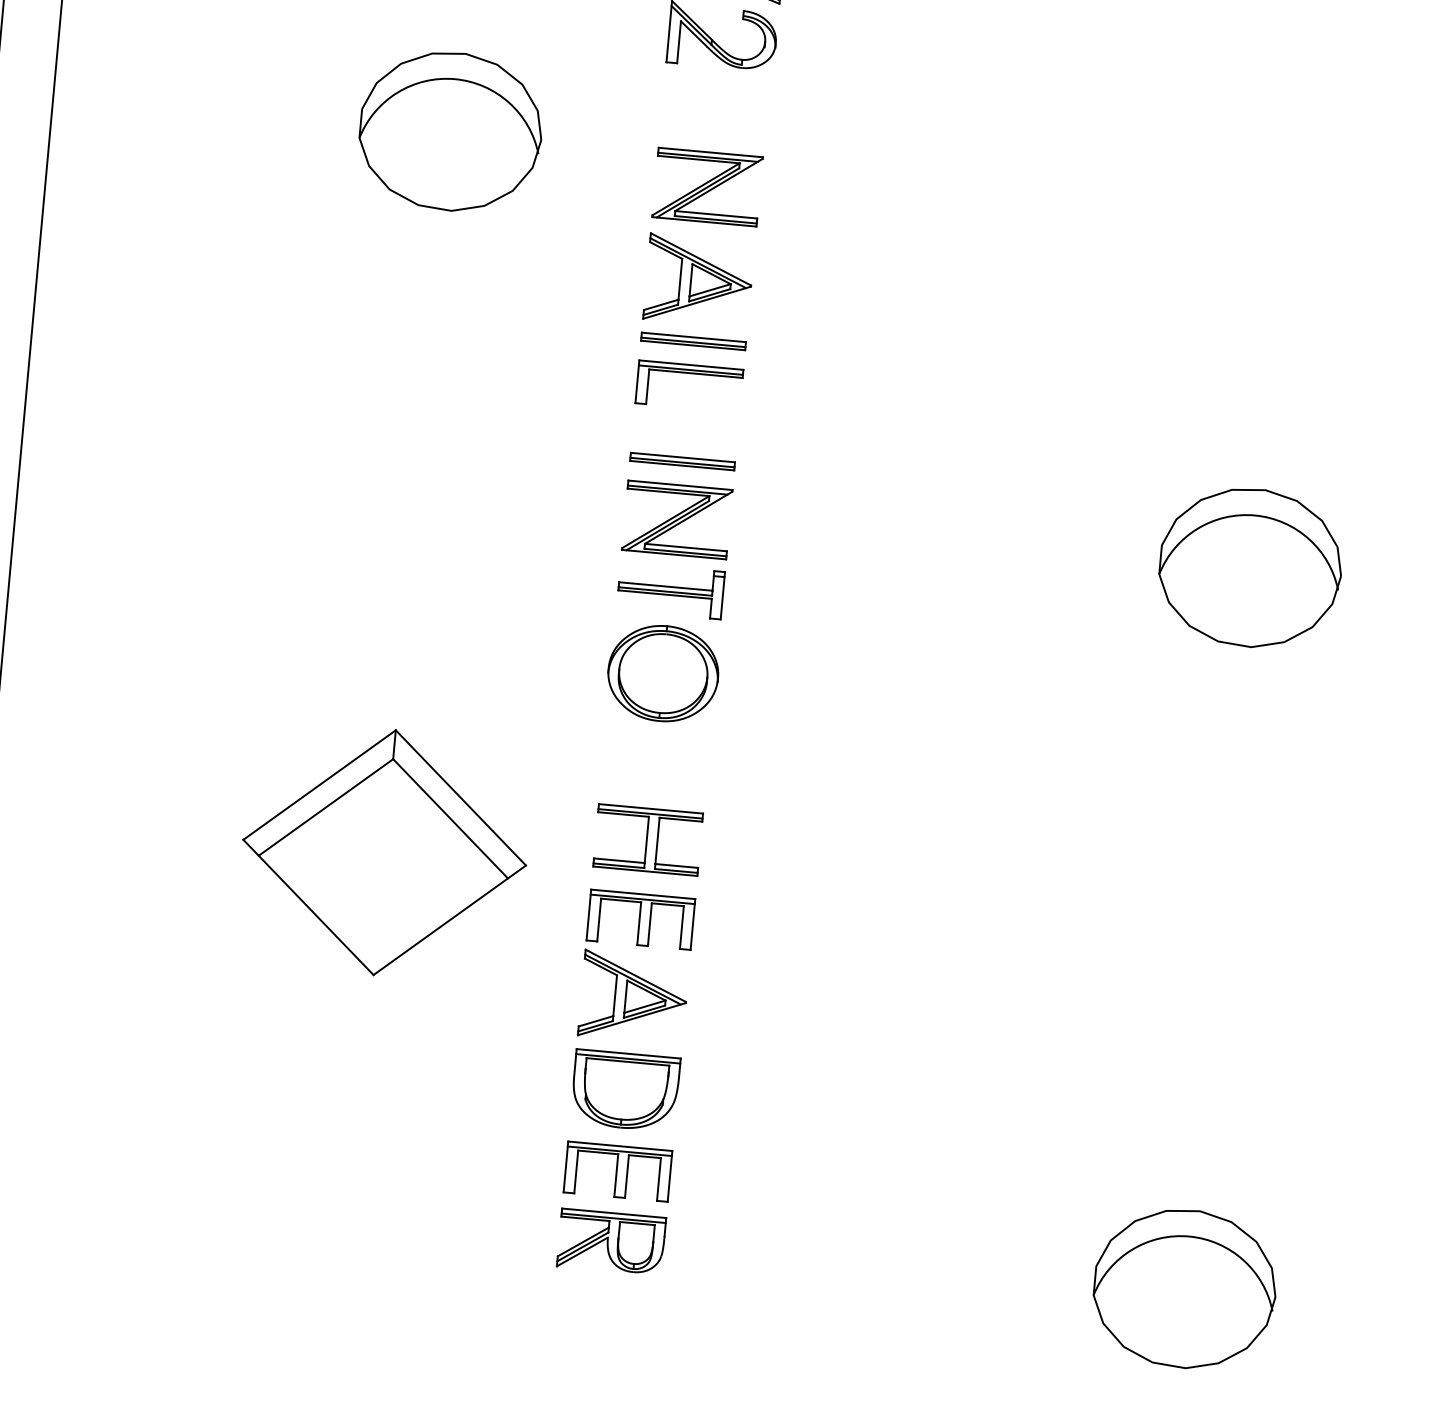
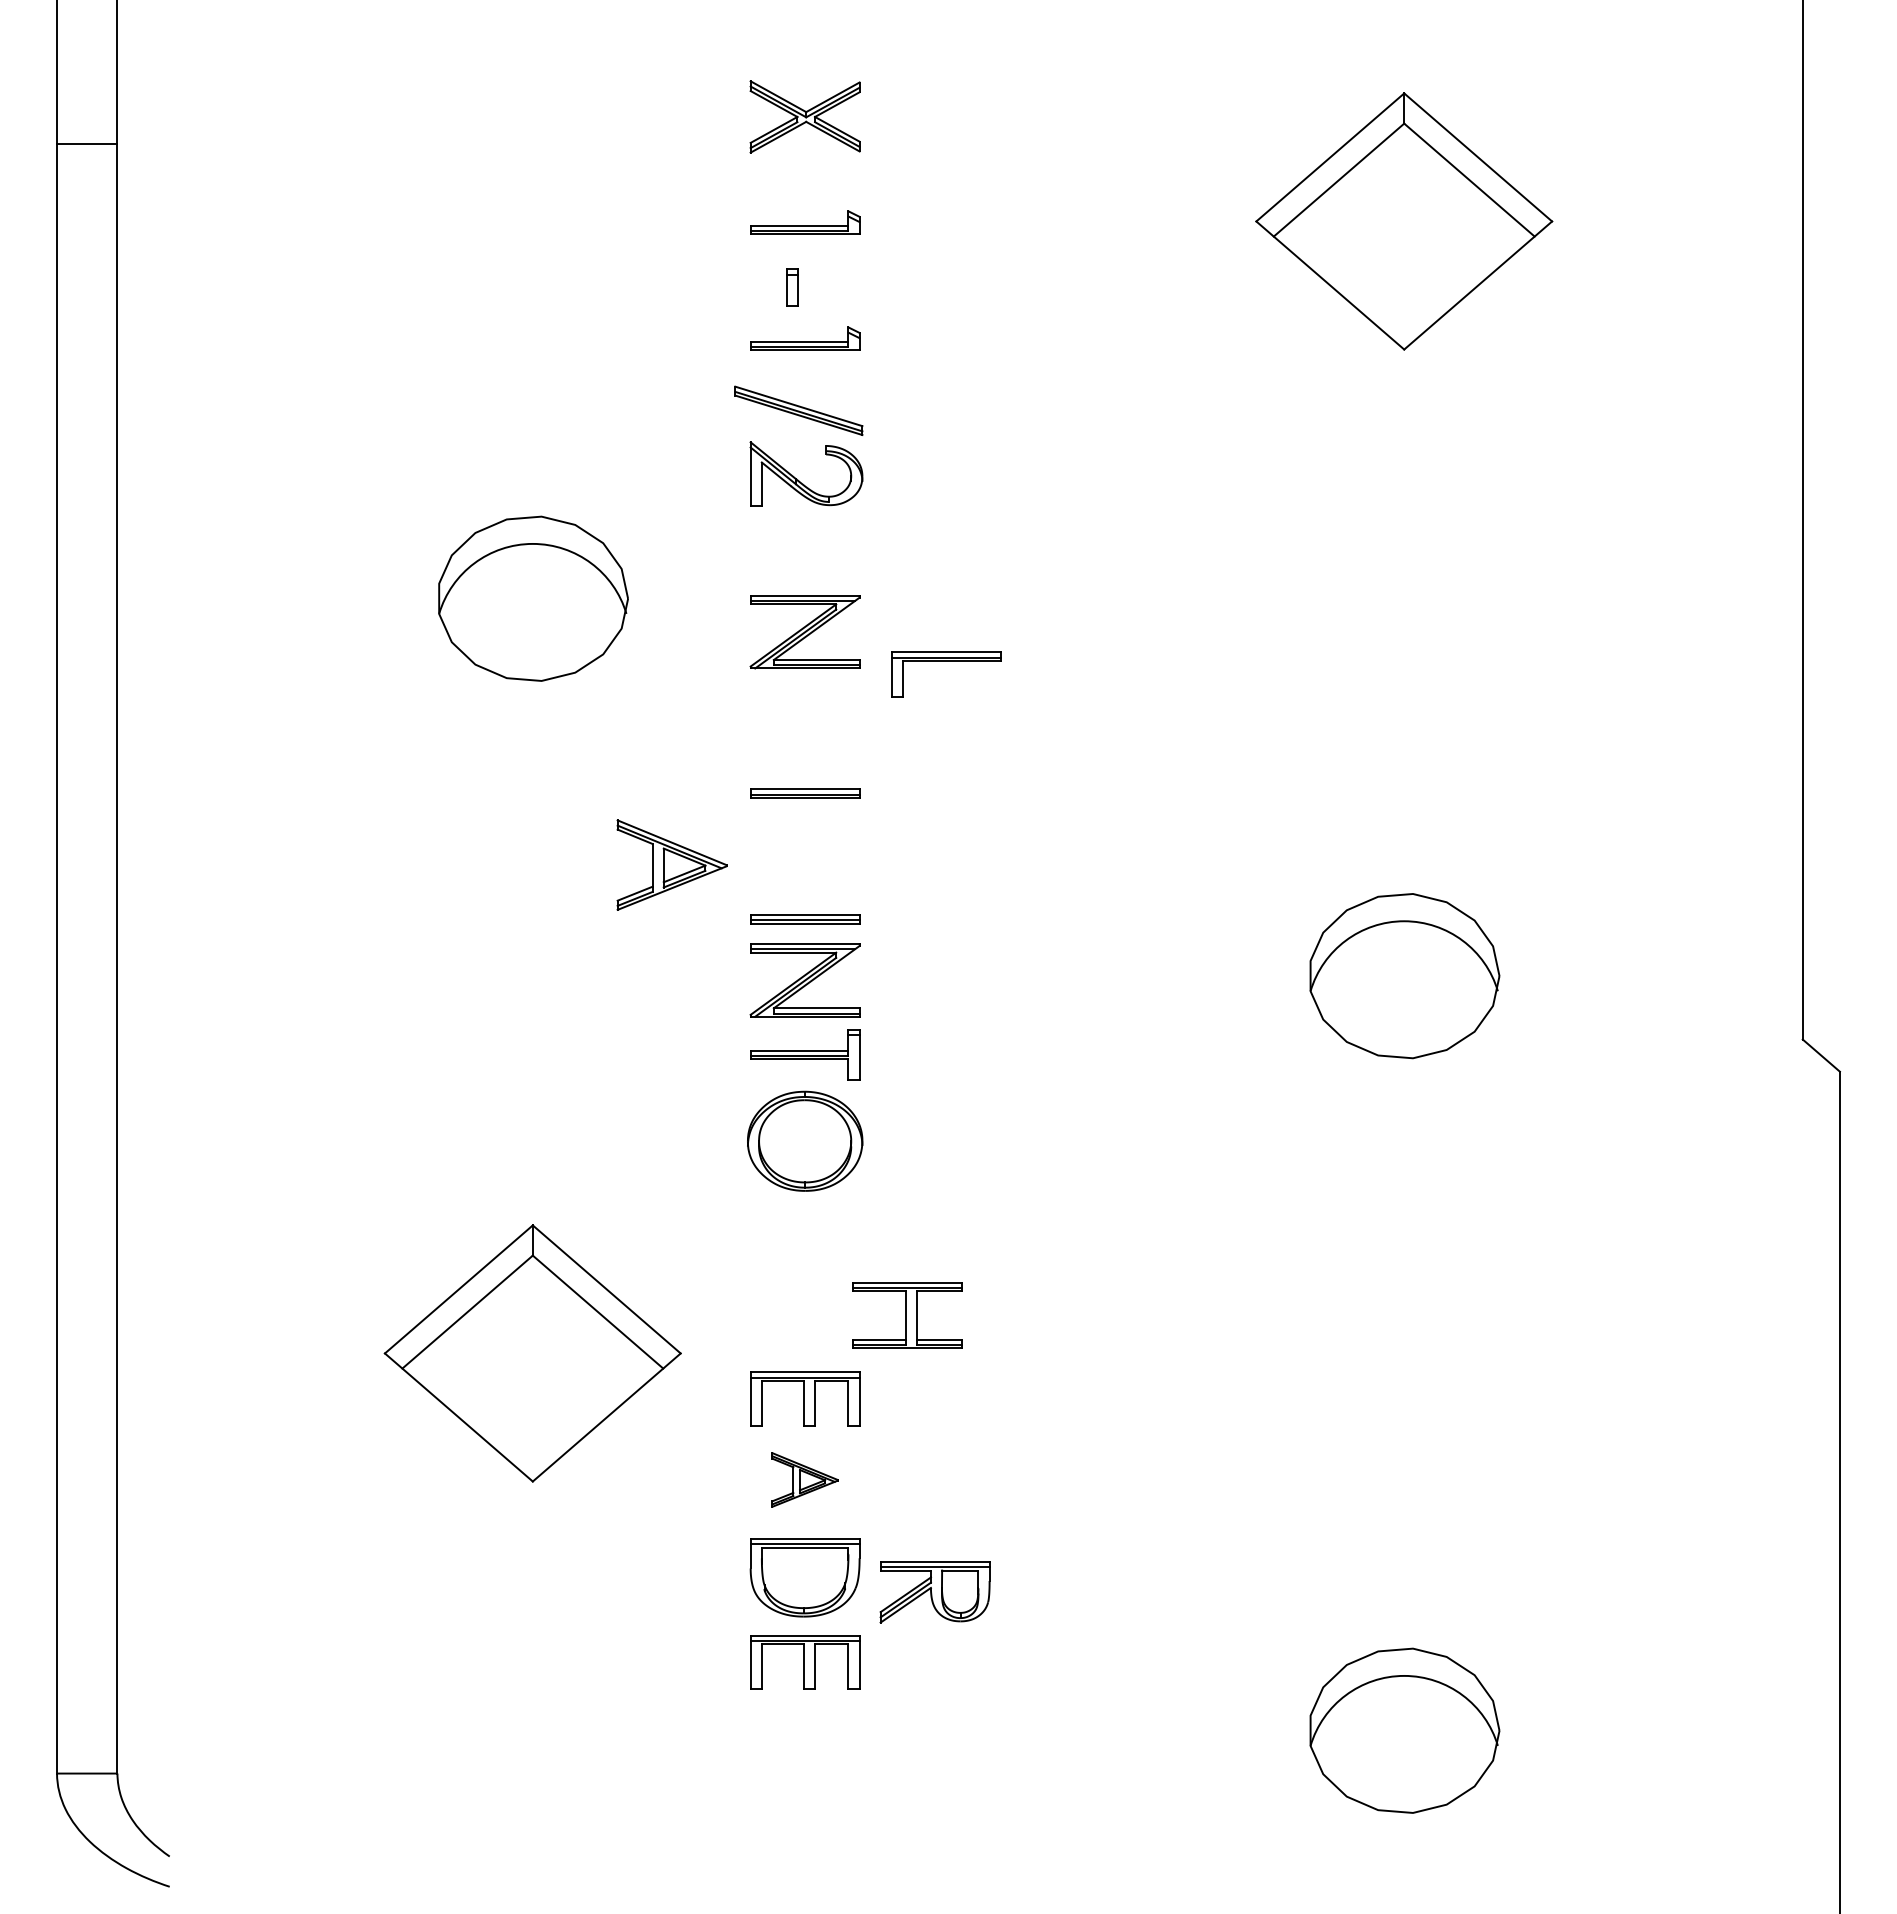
part: (698, 280) -> (671, 864), moved
part: (690, 373) -> (946, 661), moved
part: (648, 840) -> (907, 1315), moved
part: (633, 996) -> (804, 1479), size x0.6
part: (610, 1242) -> (934, 1592), moved

